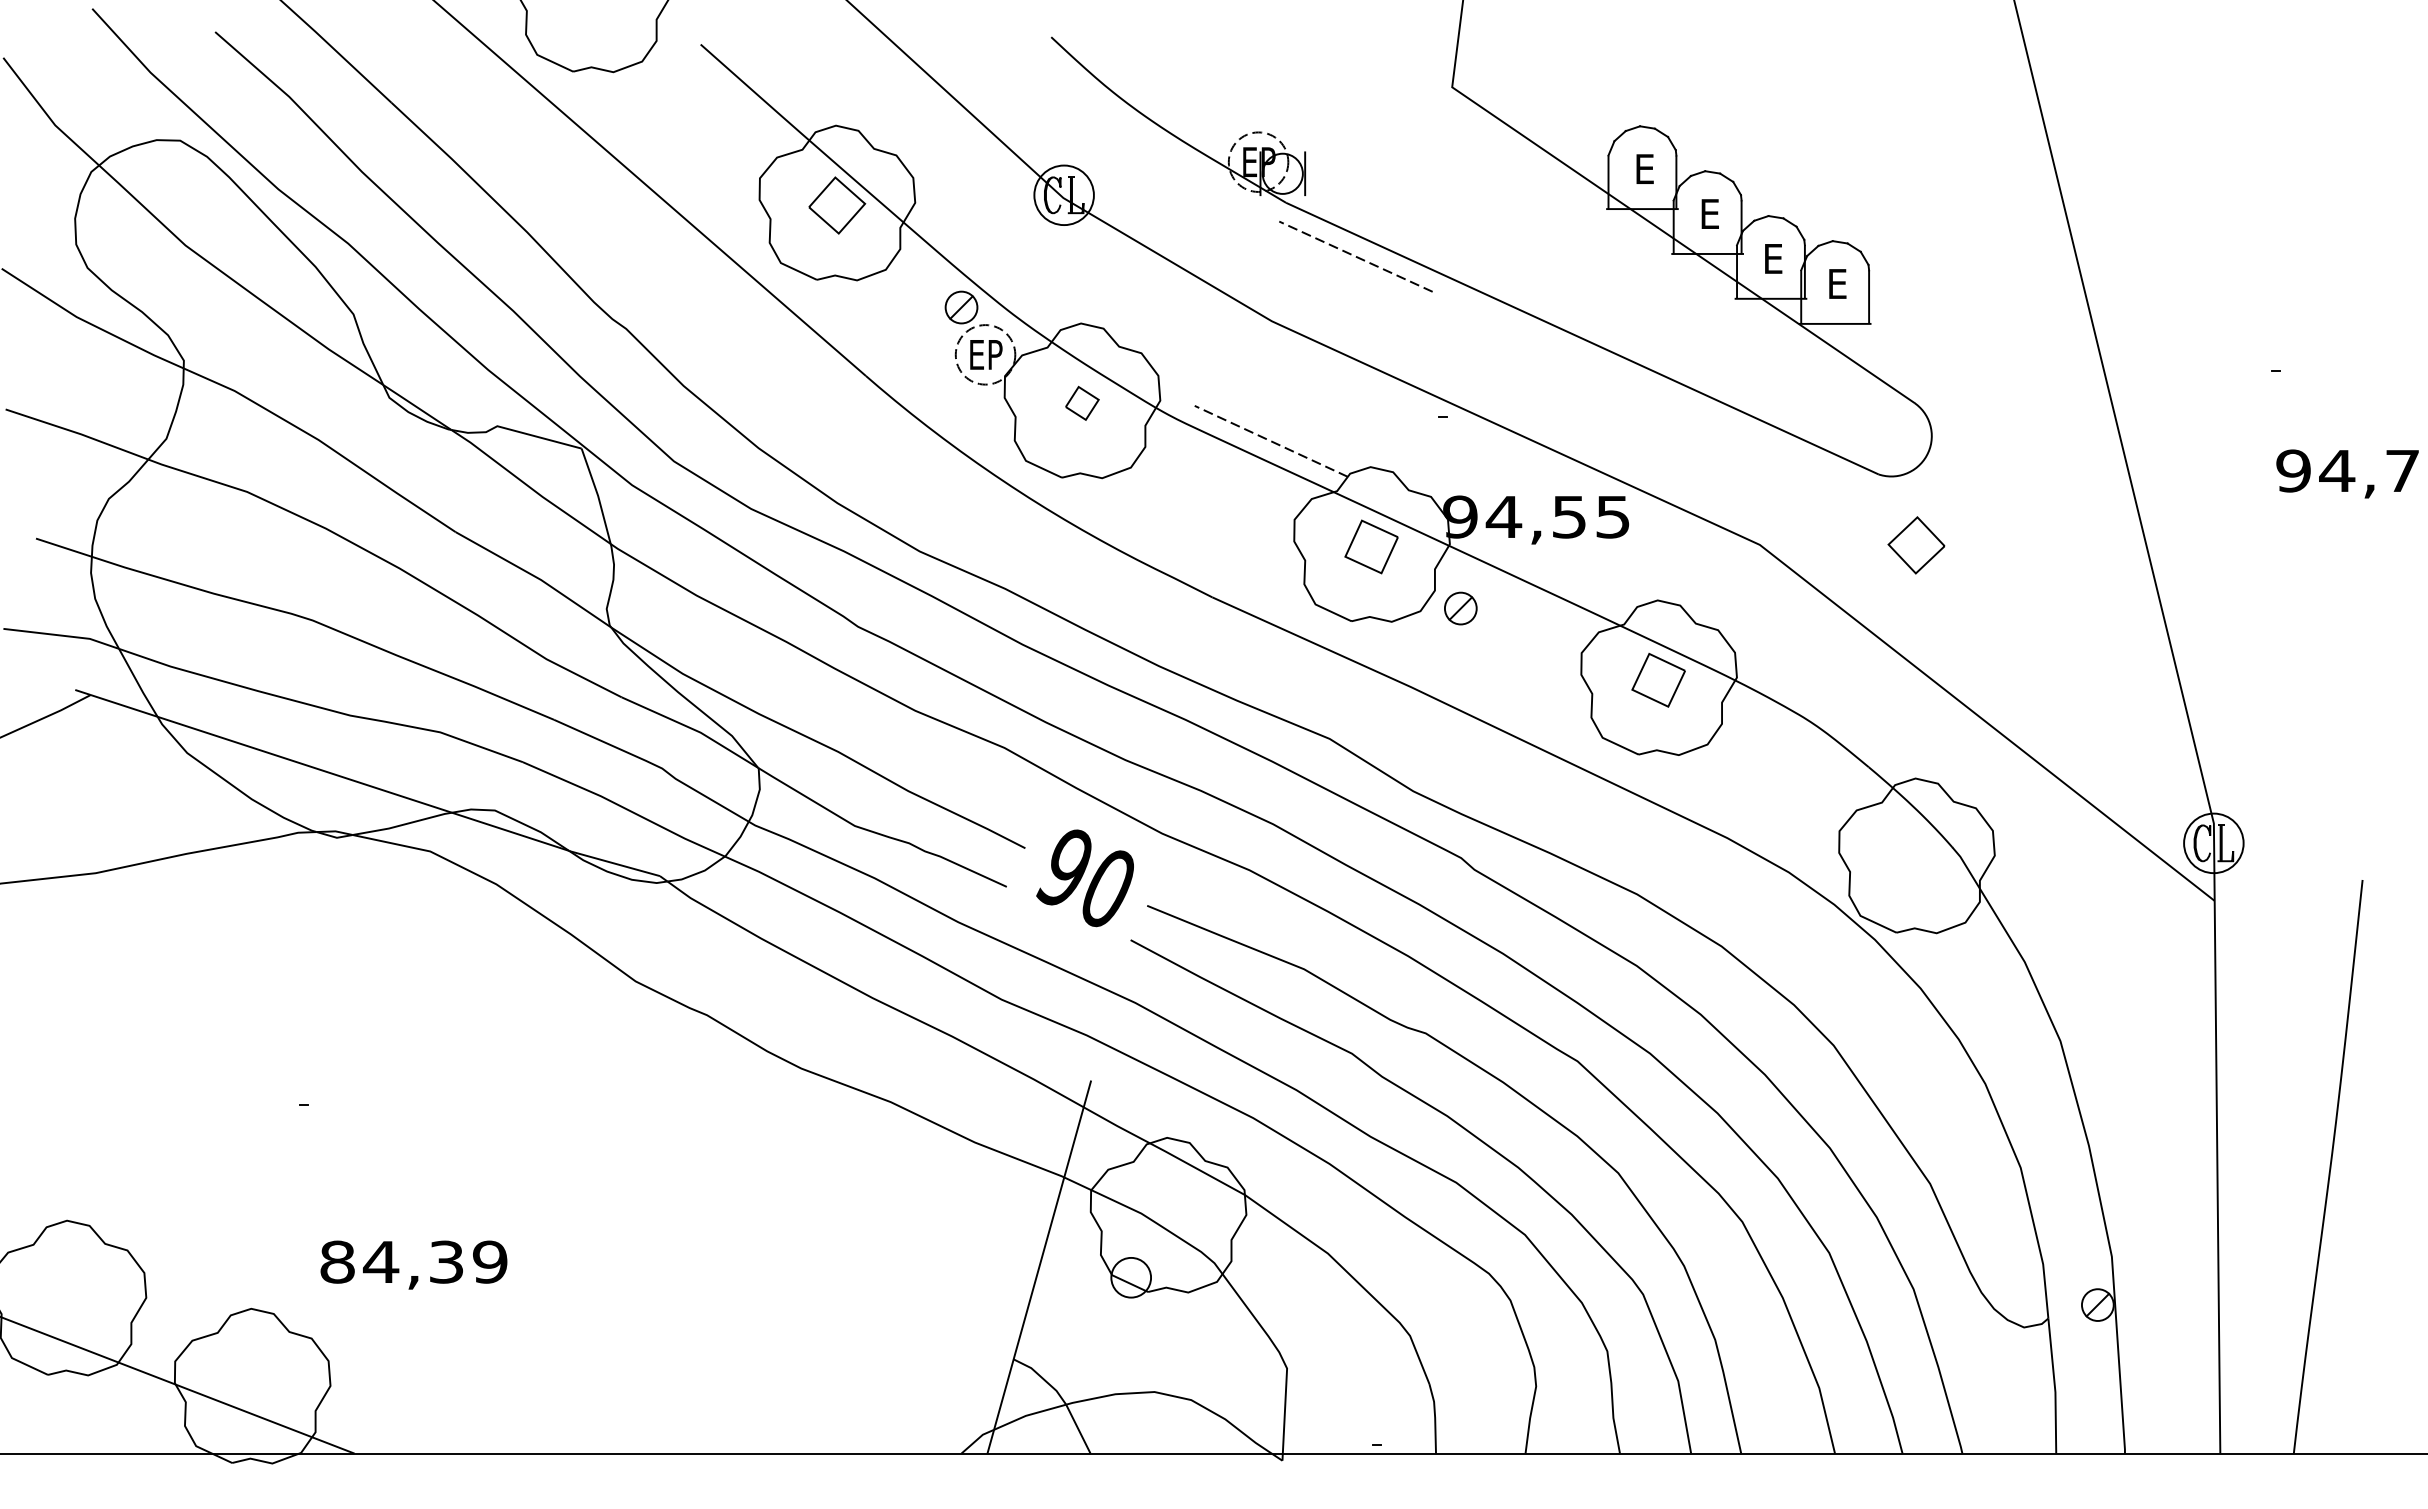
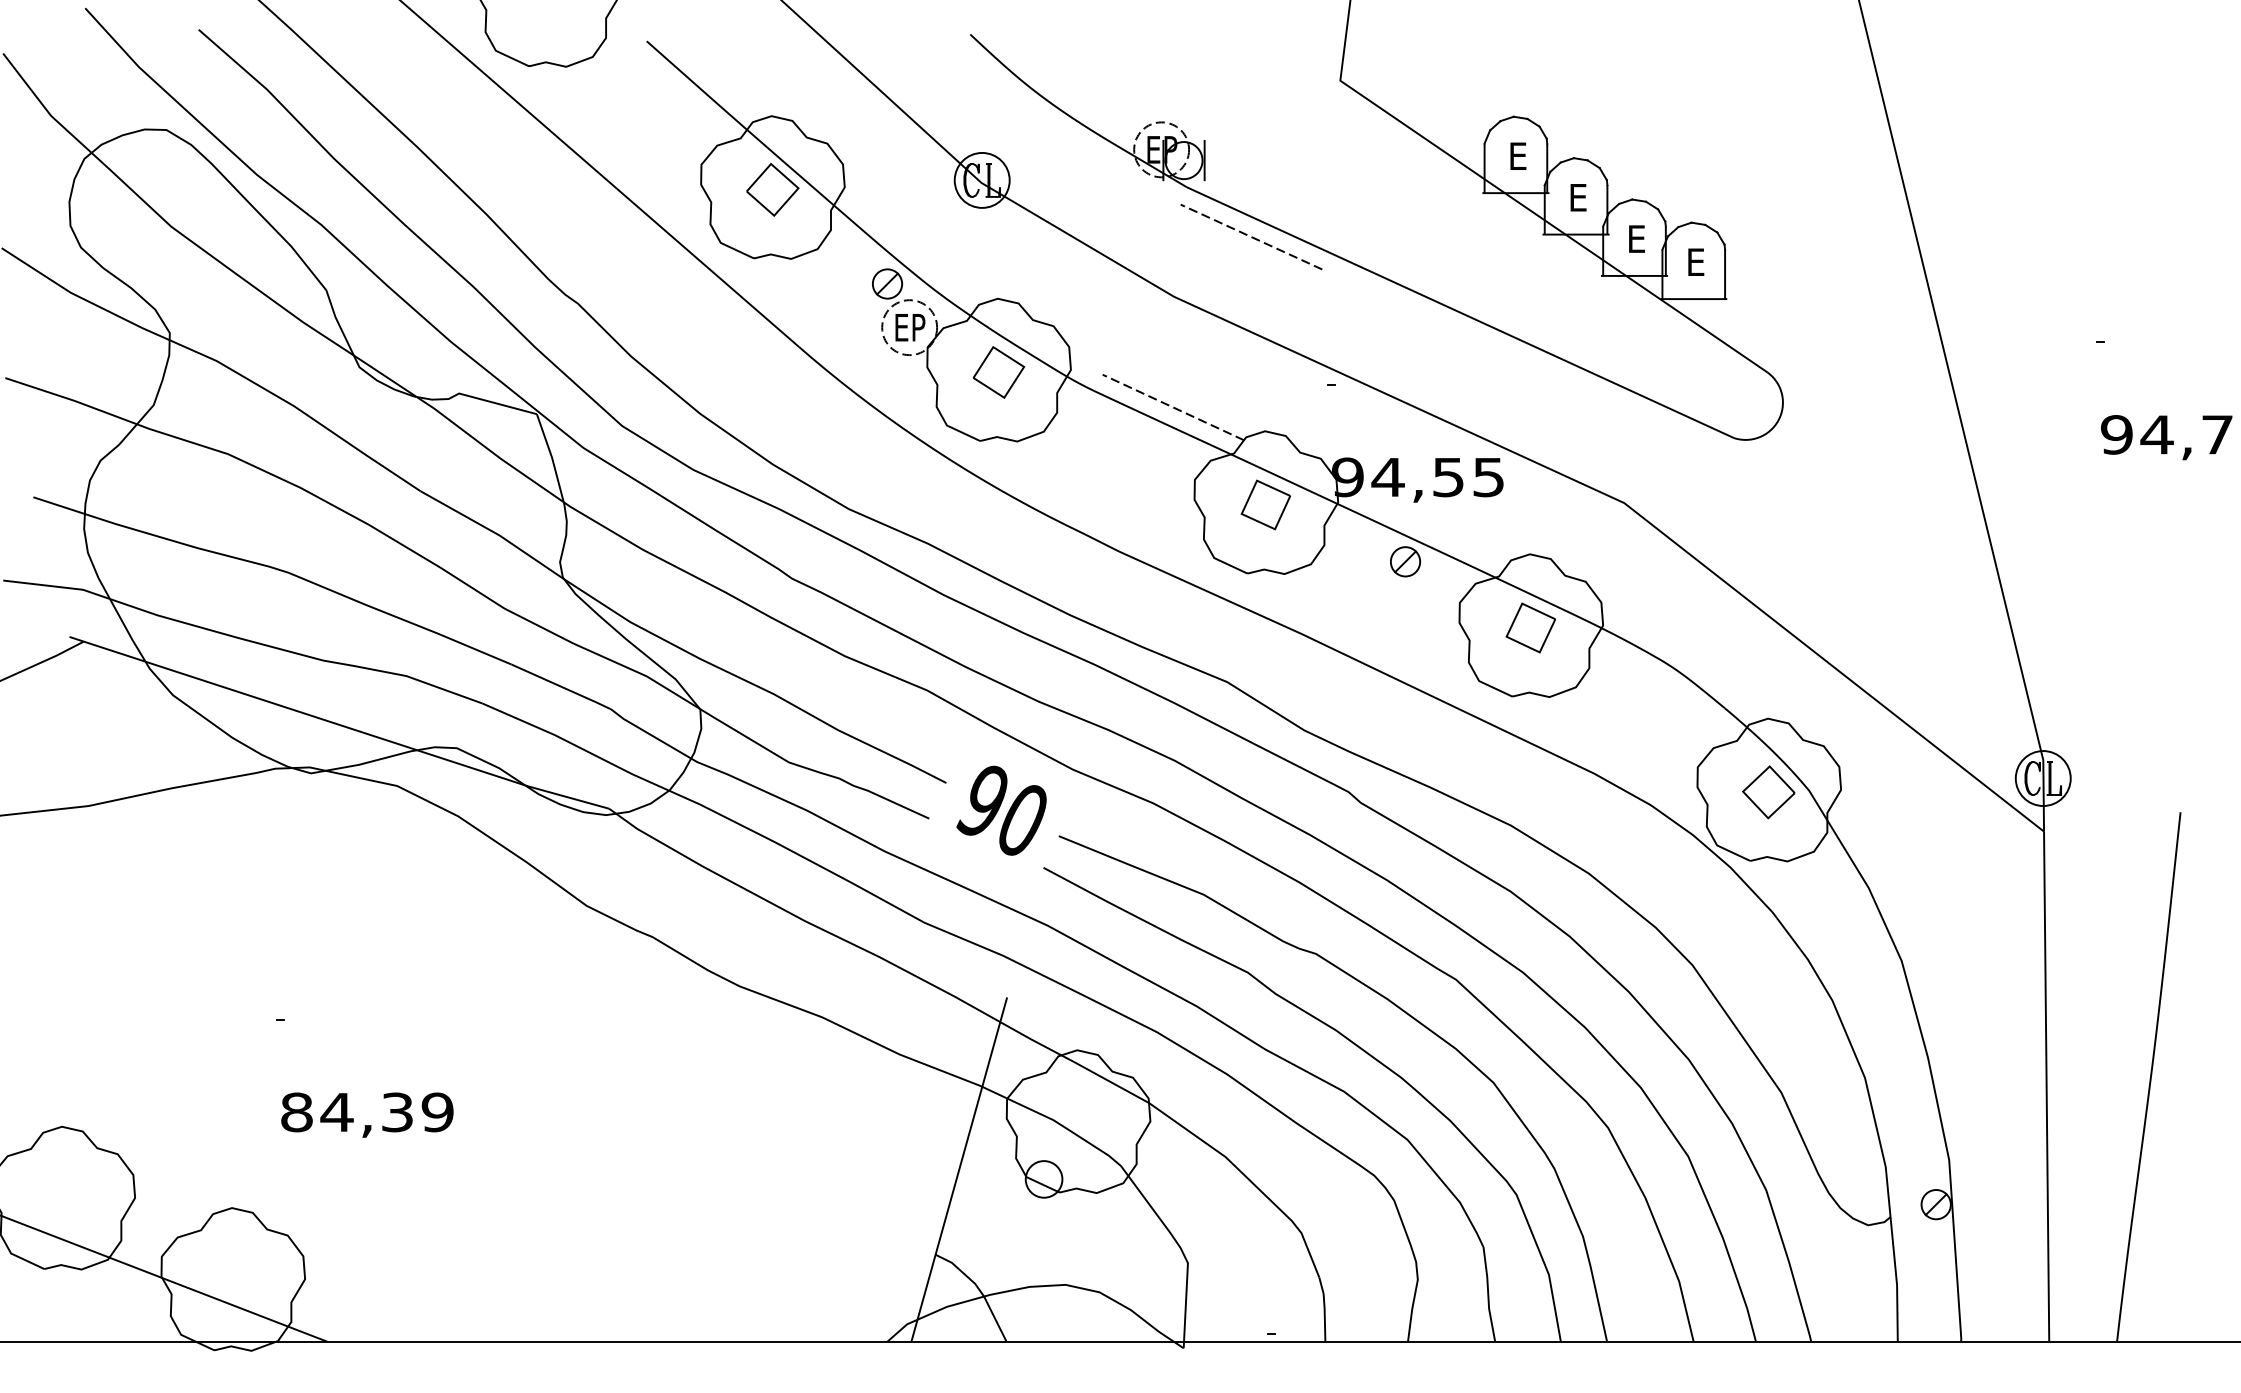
part: (1082, 403) -> (999, 372), size x1.67
part: (1916, 545) -> (1768, 792), moved
part: (1460, 608) -> (1405, 561), moved
text: (413, 1264) -> (366, 1114), moved

